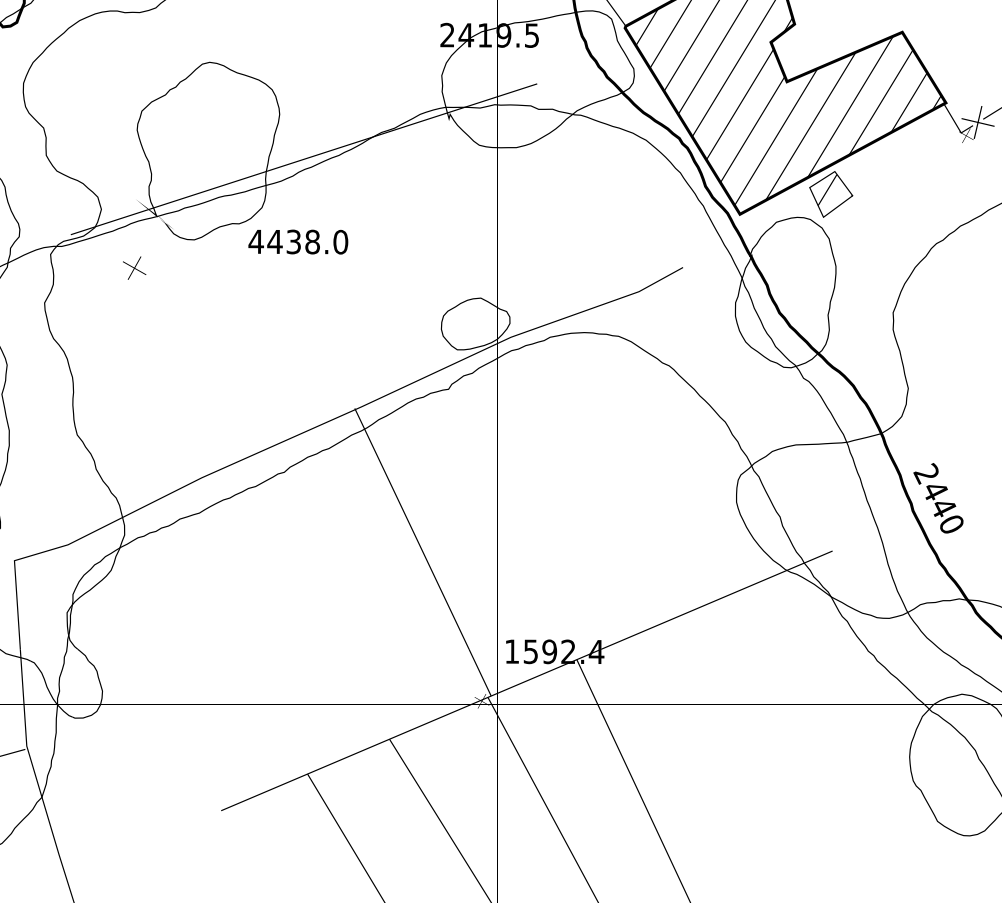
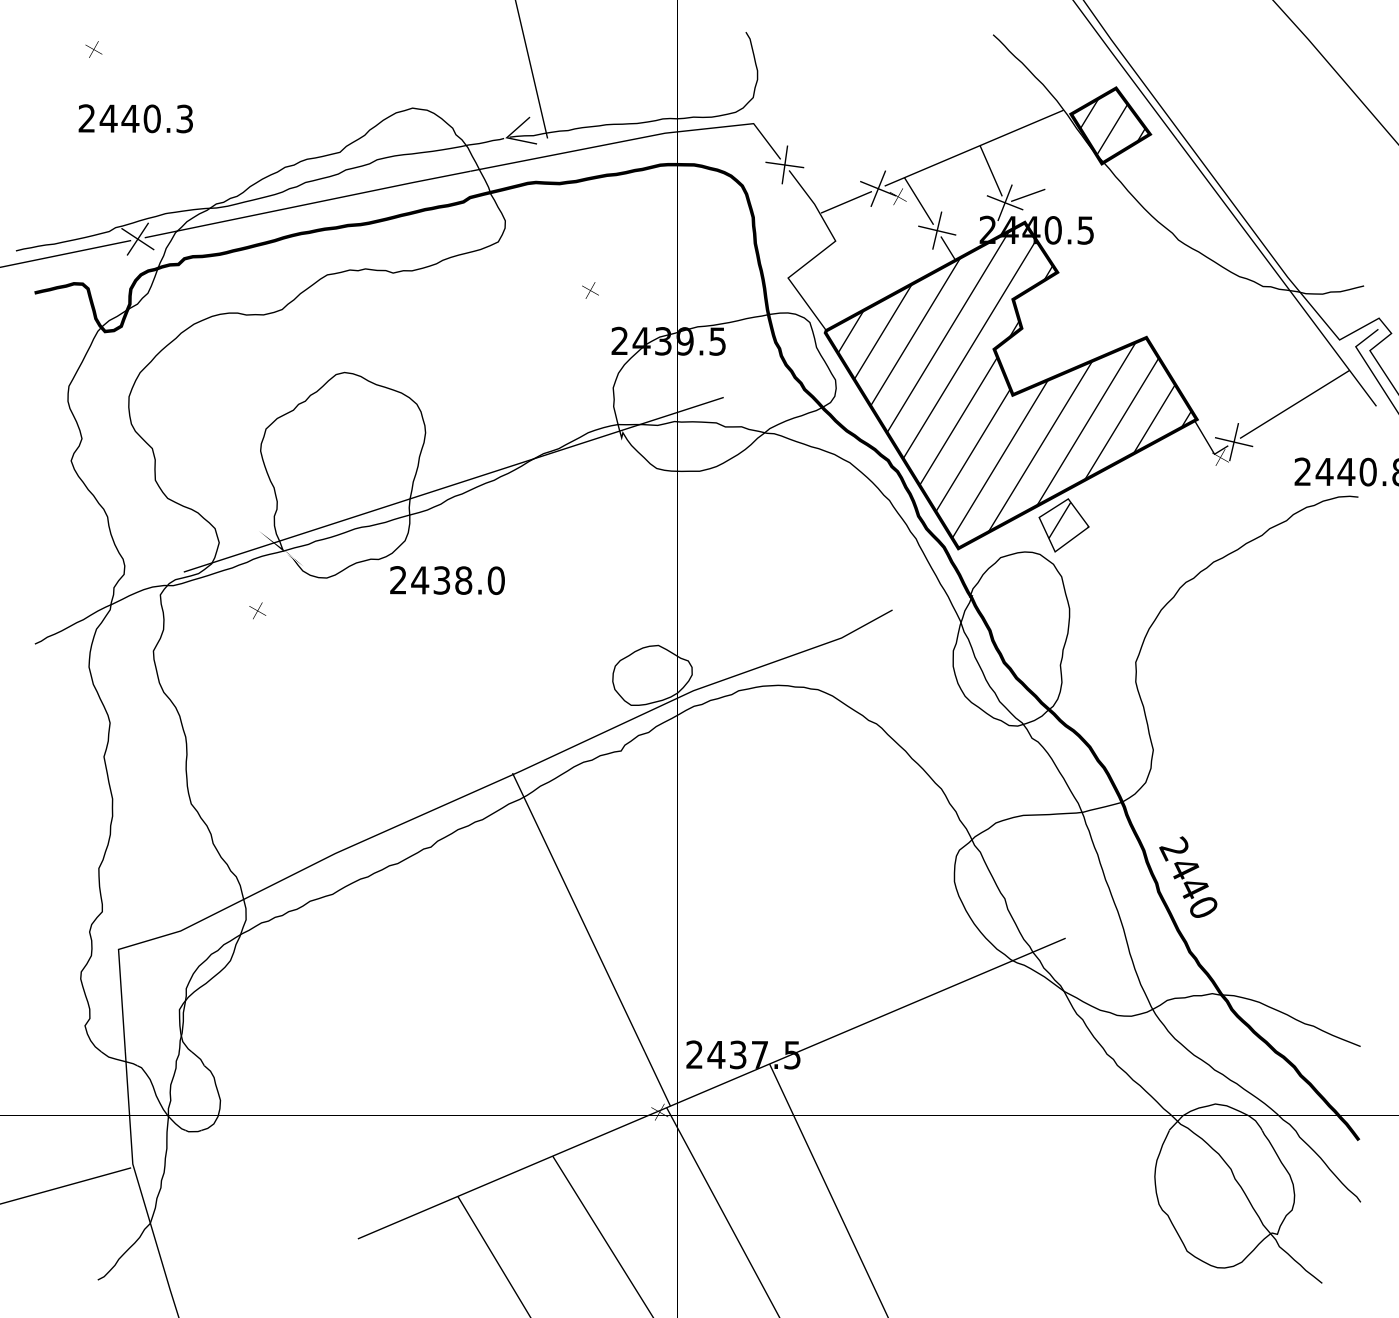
text: (485, 35) -> (663, 341), 2419.5 -> 2439.5
text: (256, 242) -> (398, 580), 4438.0 -> 2438.0
part: (134, 267) -> (257, 610), size x0.62
text: (554, 651) -> (743, 1054), 1592.4 -> 2437.5

